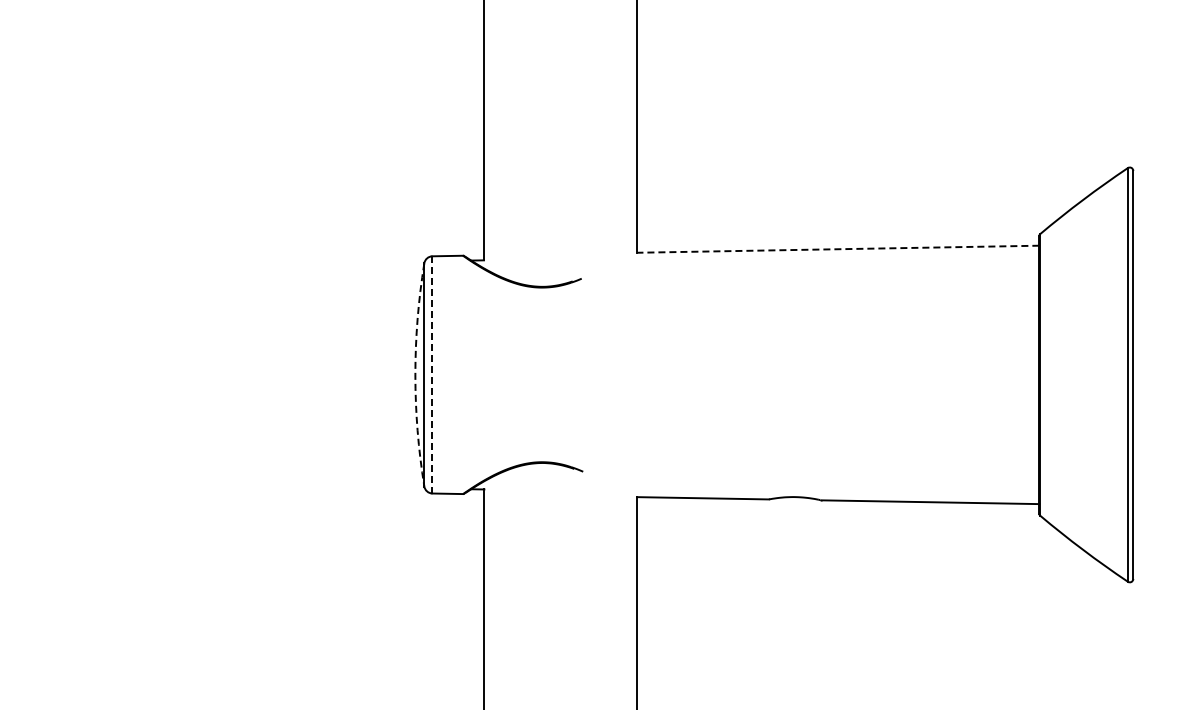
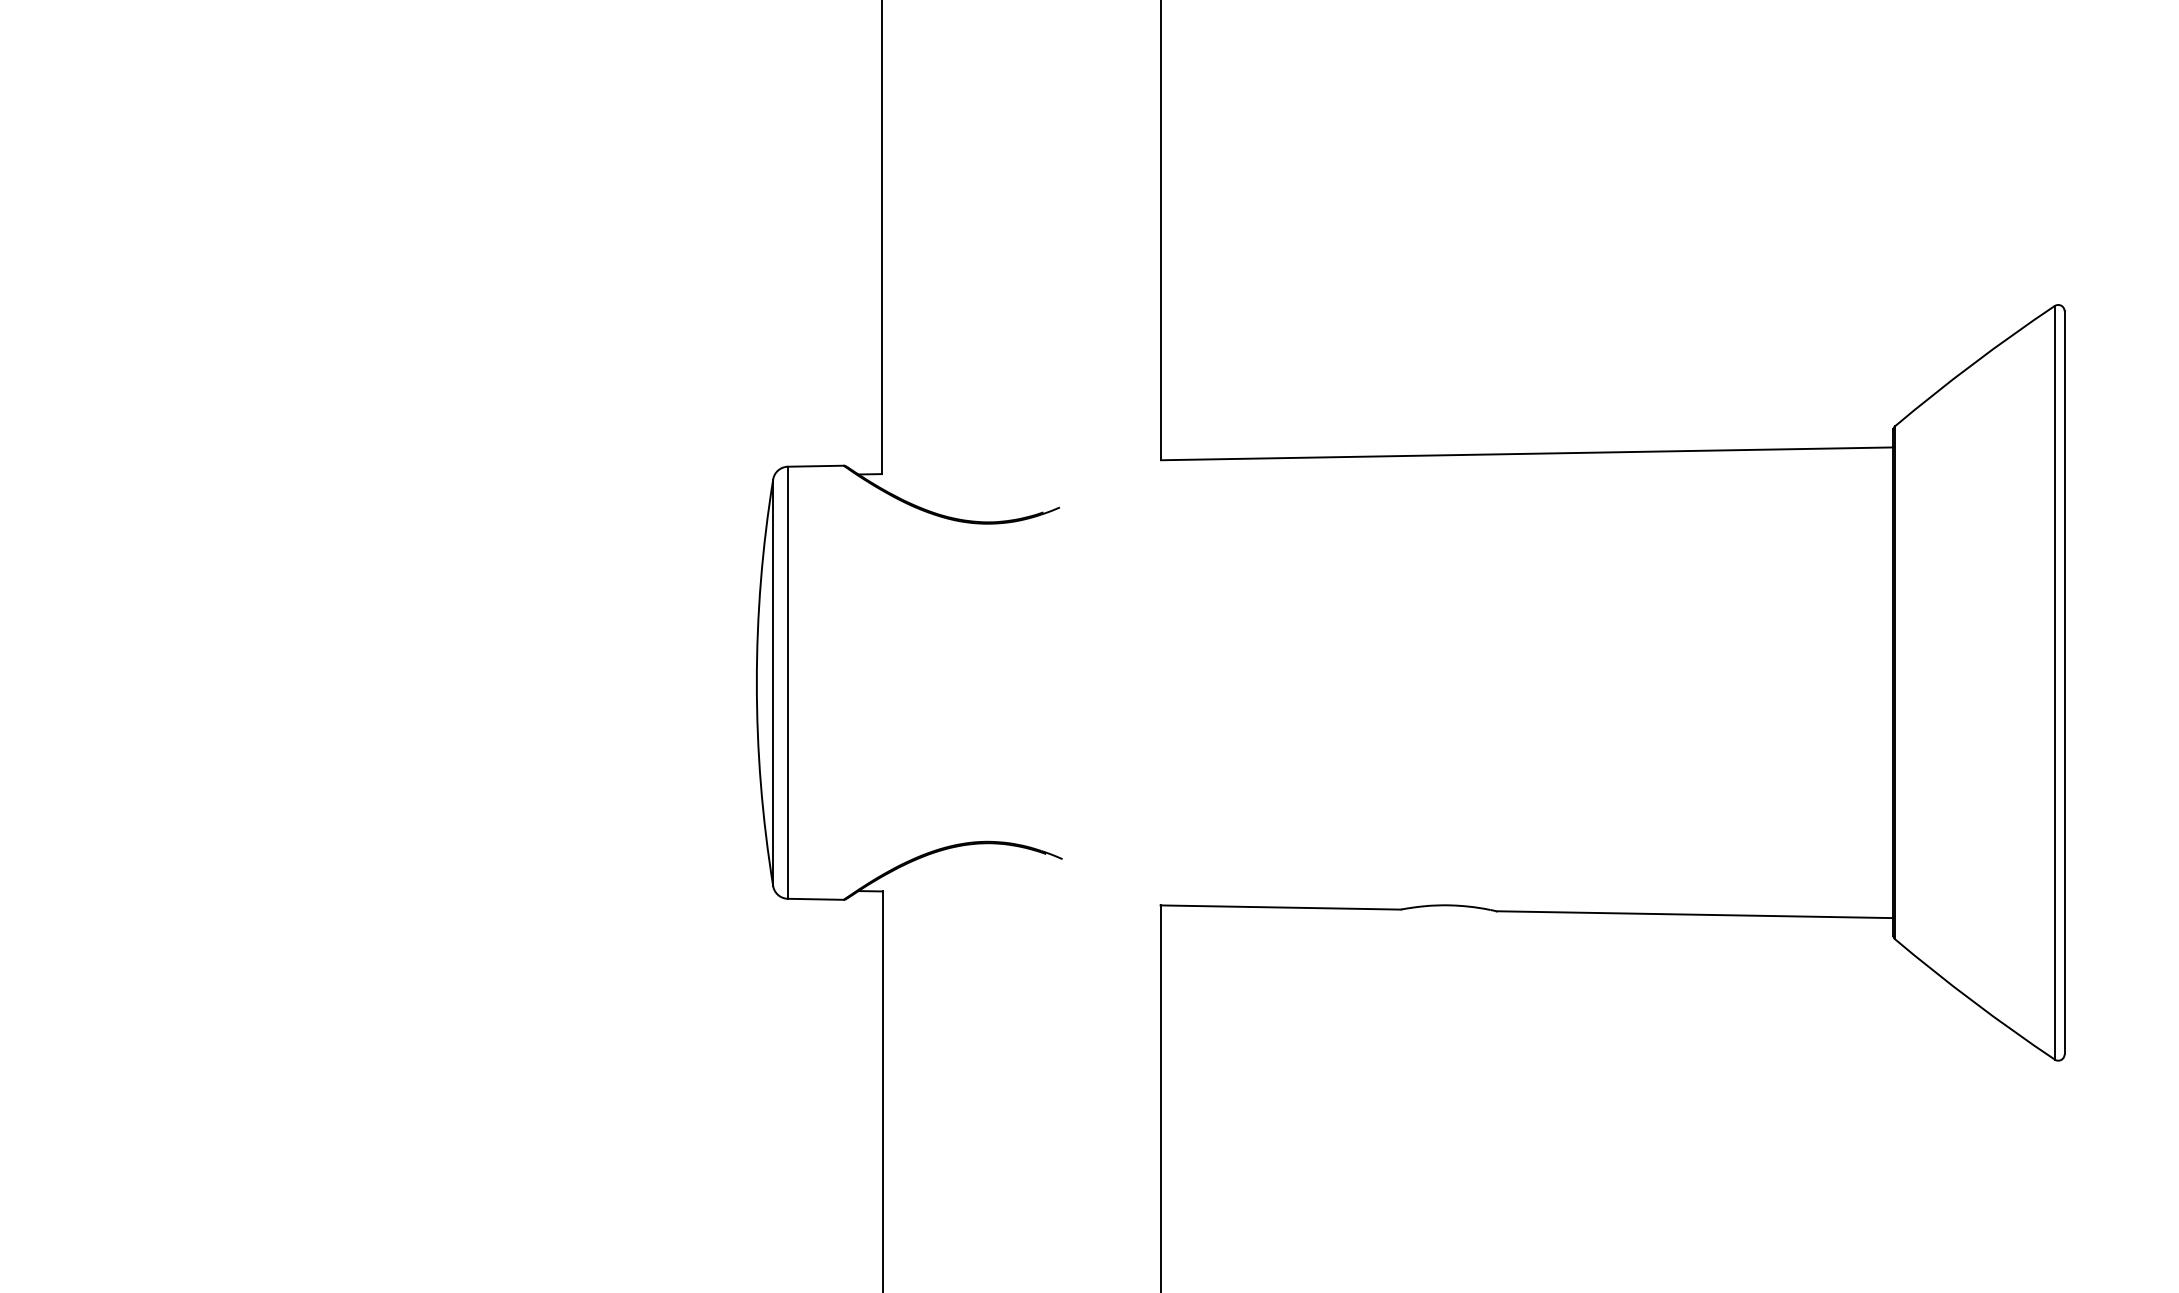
line: (837, 249) -> (1525, 454), dashed -> solid
arc: (415, 374) -> (757, 682), dashed -> solid
line: (432, 374) -> (788, 682), dashed -> solid

